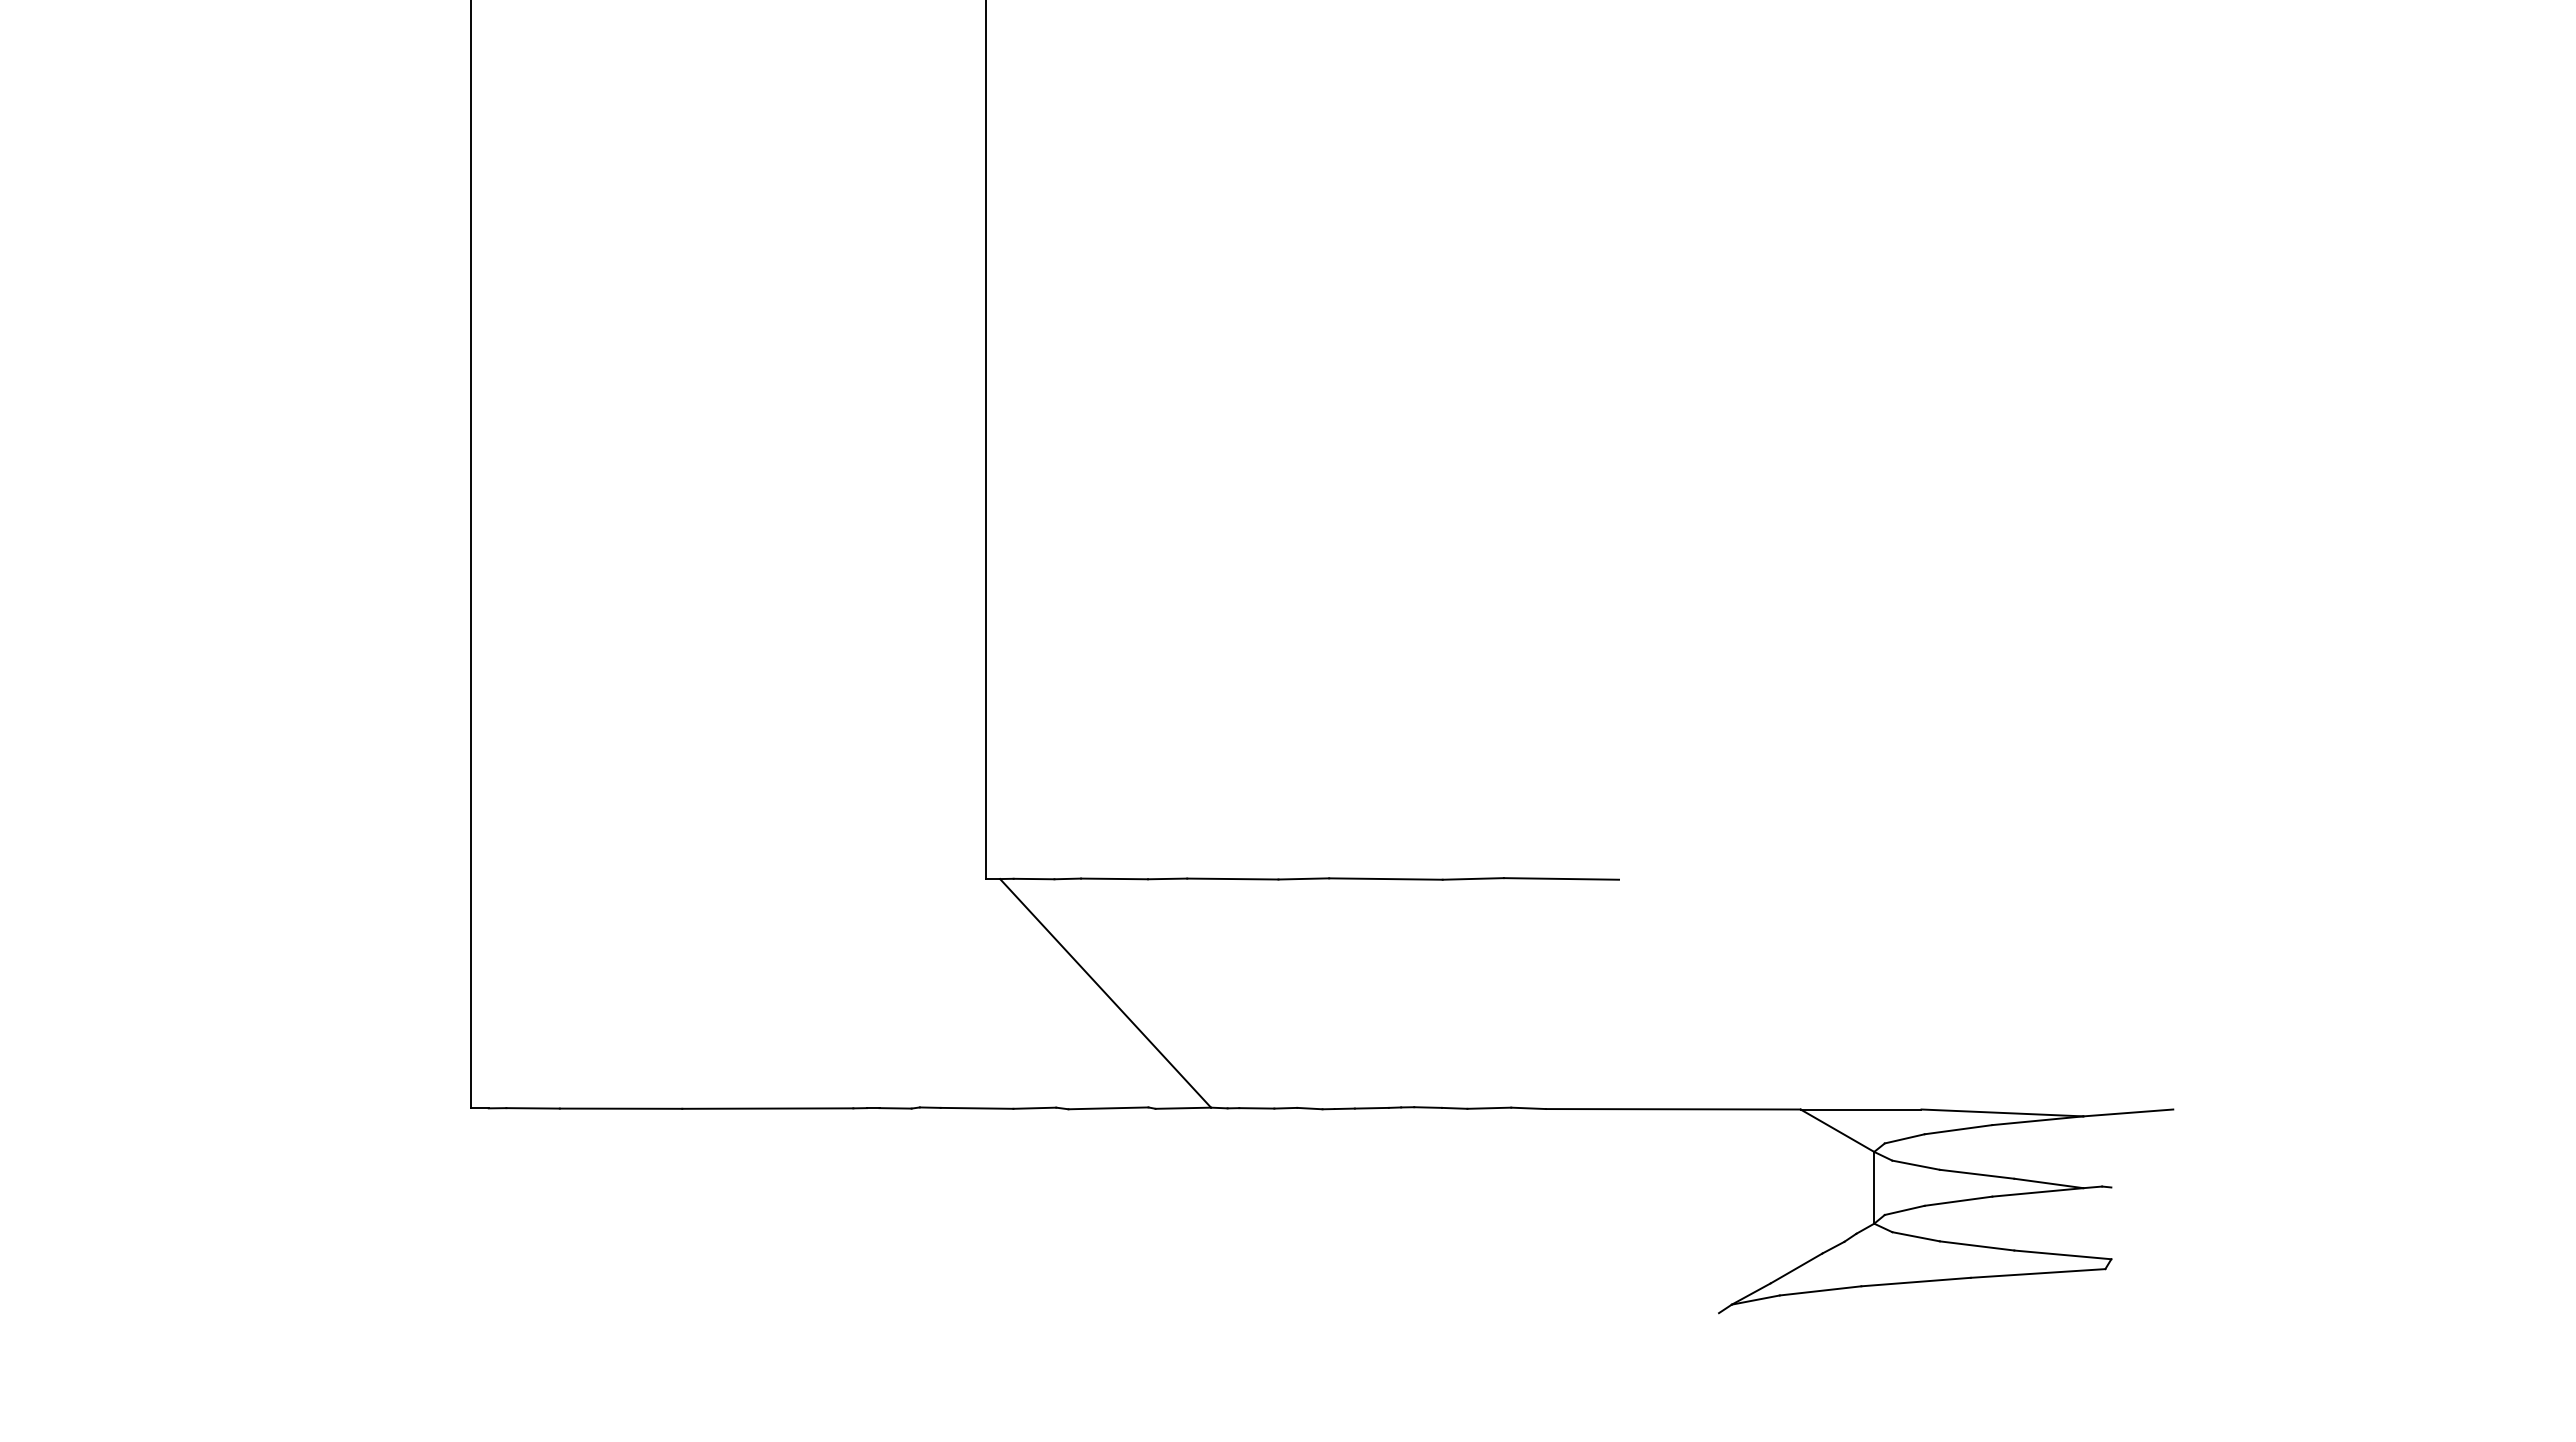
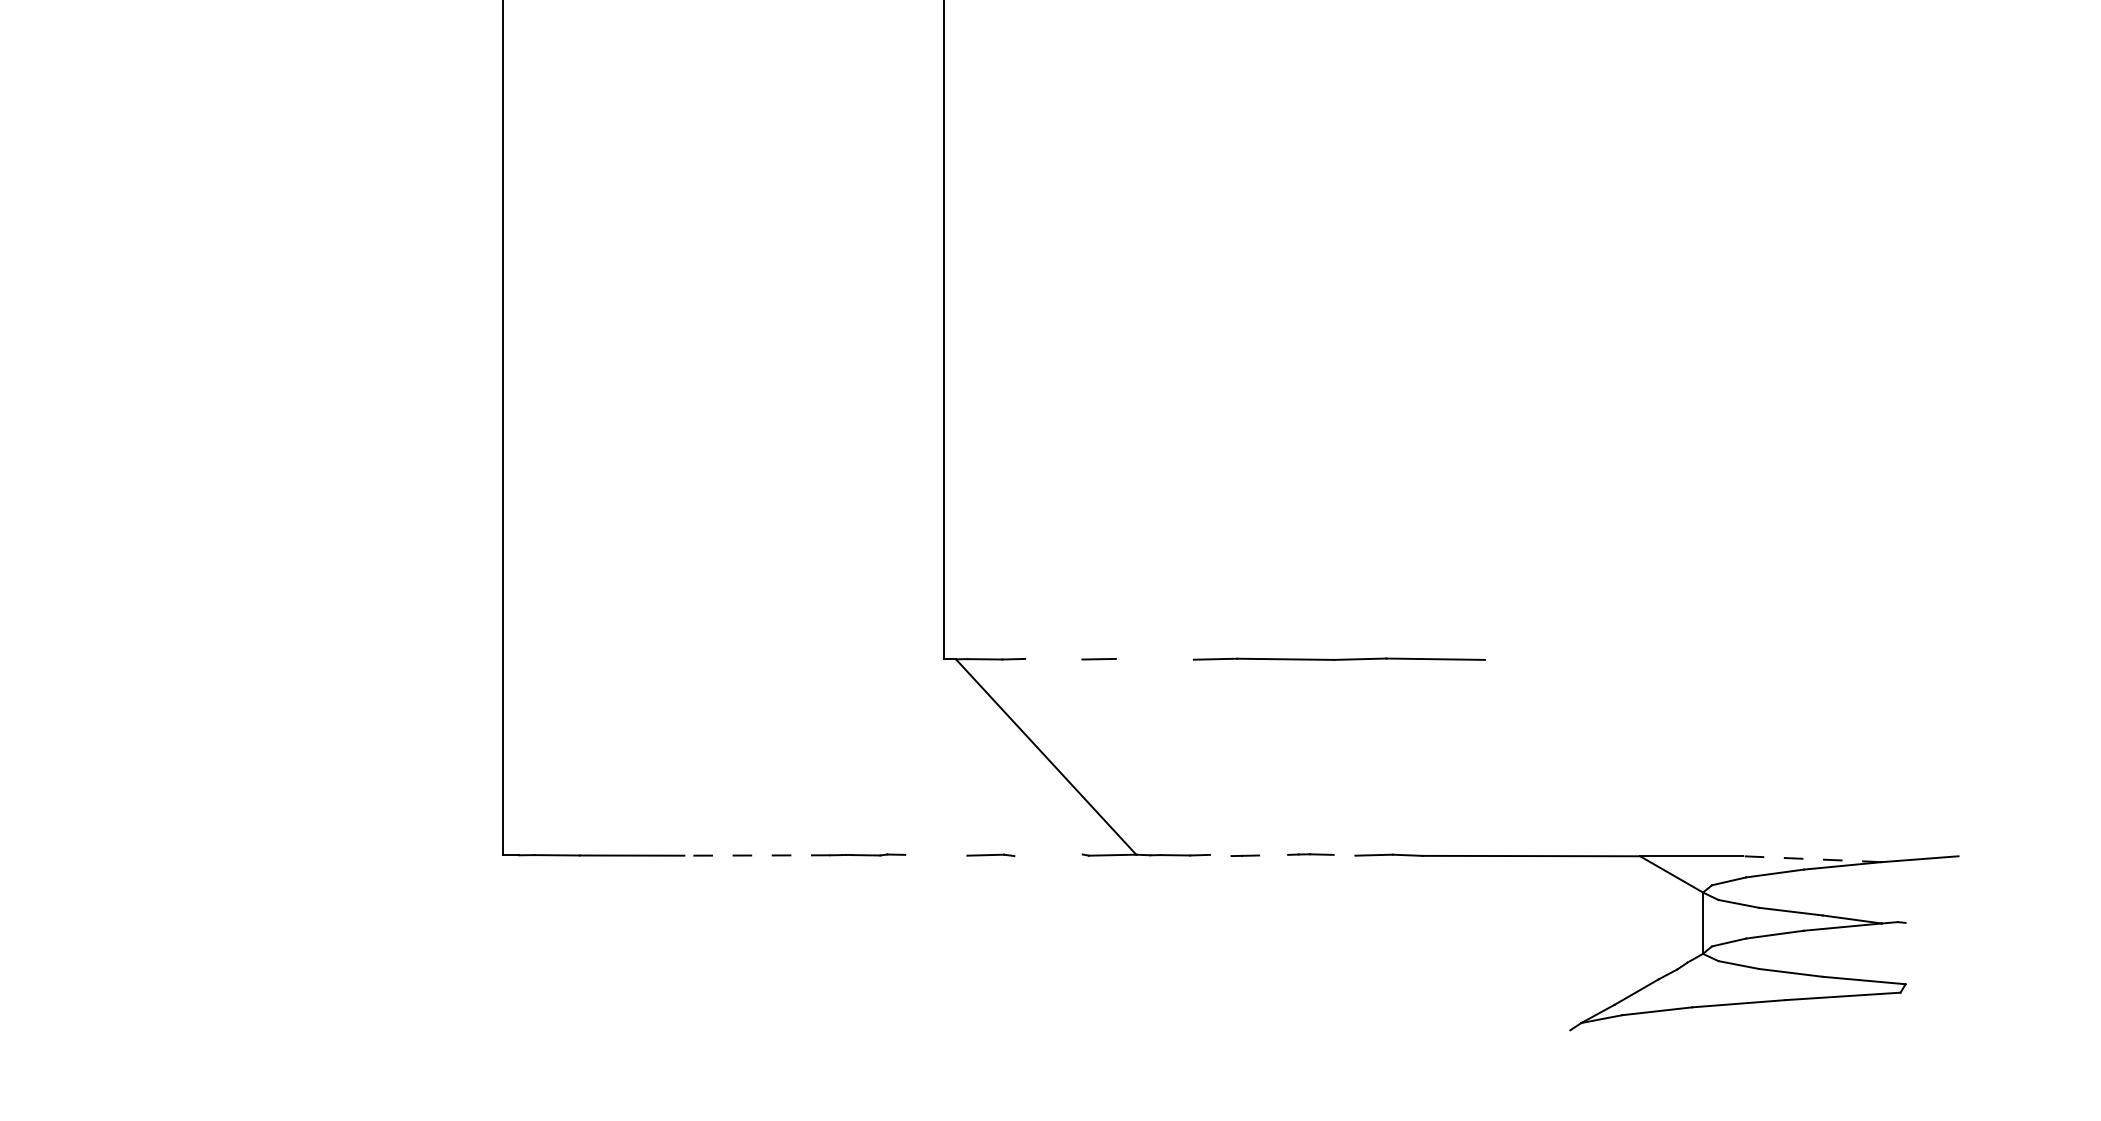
line: (1114, 878) -> (1053, 658), removed
line: (1232, 878) -> (1154, 658), removed
line: (976, 1107) -> (935, 854), removed
line: (1371, 1107) -> (1273, 854), removed
line: (1454, 1107) -> (1344, 854), removed
line: (767, 1108) -> (757, 855), solid -> dashed
line: (1108, 1108) -> (1048, 855), removed
line: (1309, 1108) -> (1220, 855), removed
line: (2001, 1112) -> (1811, 858), solid -> dashed

